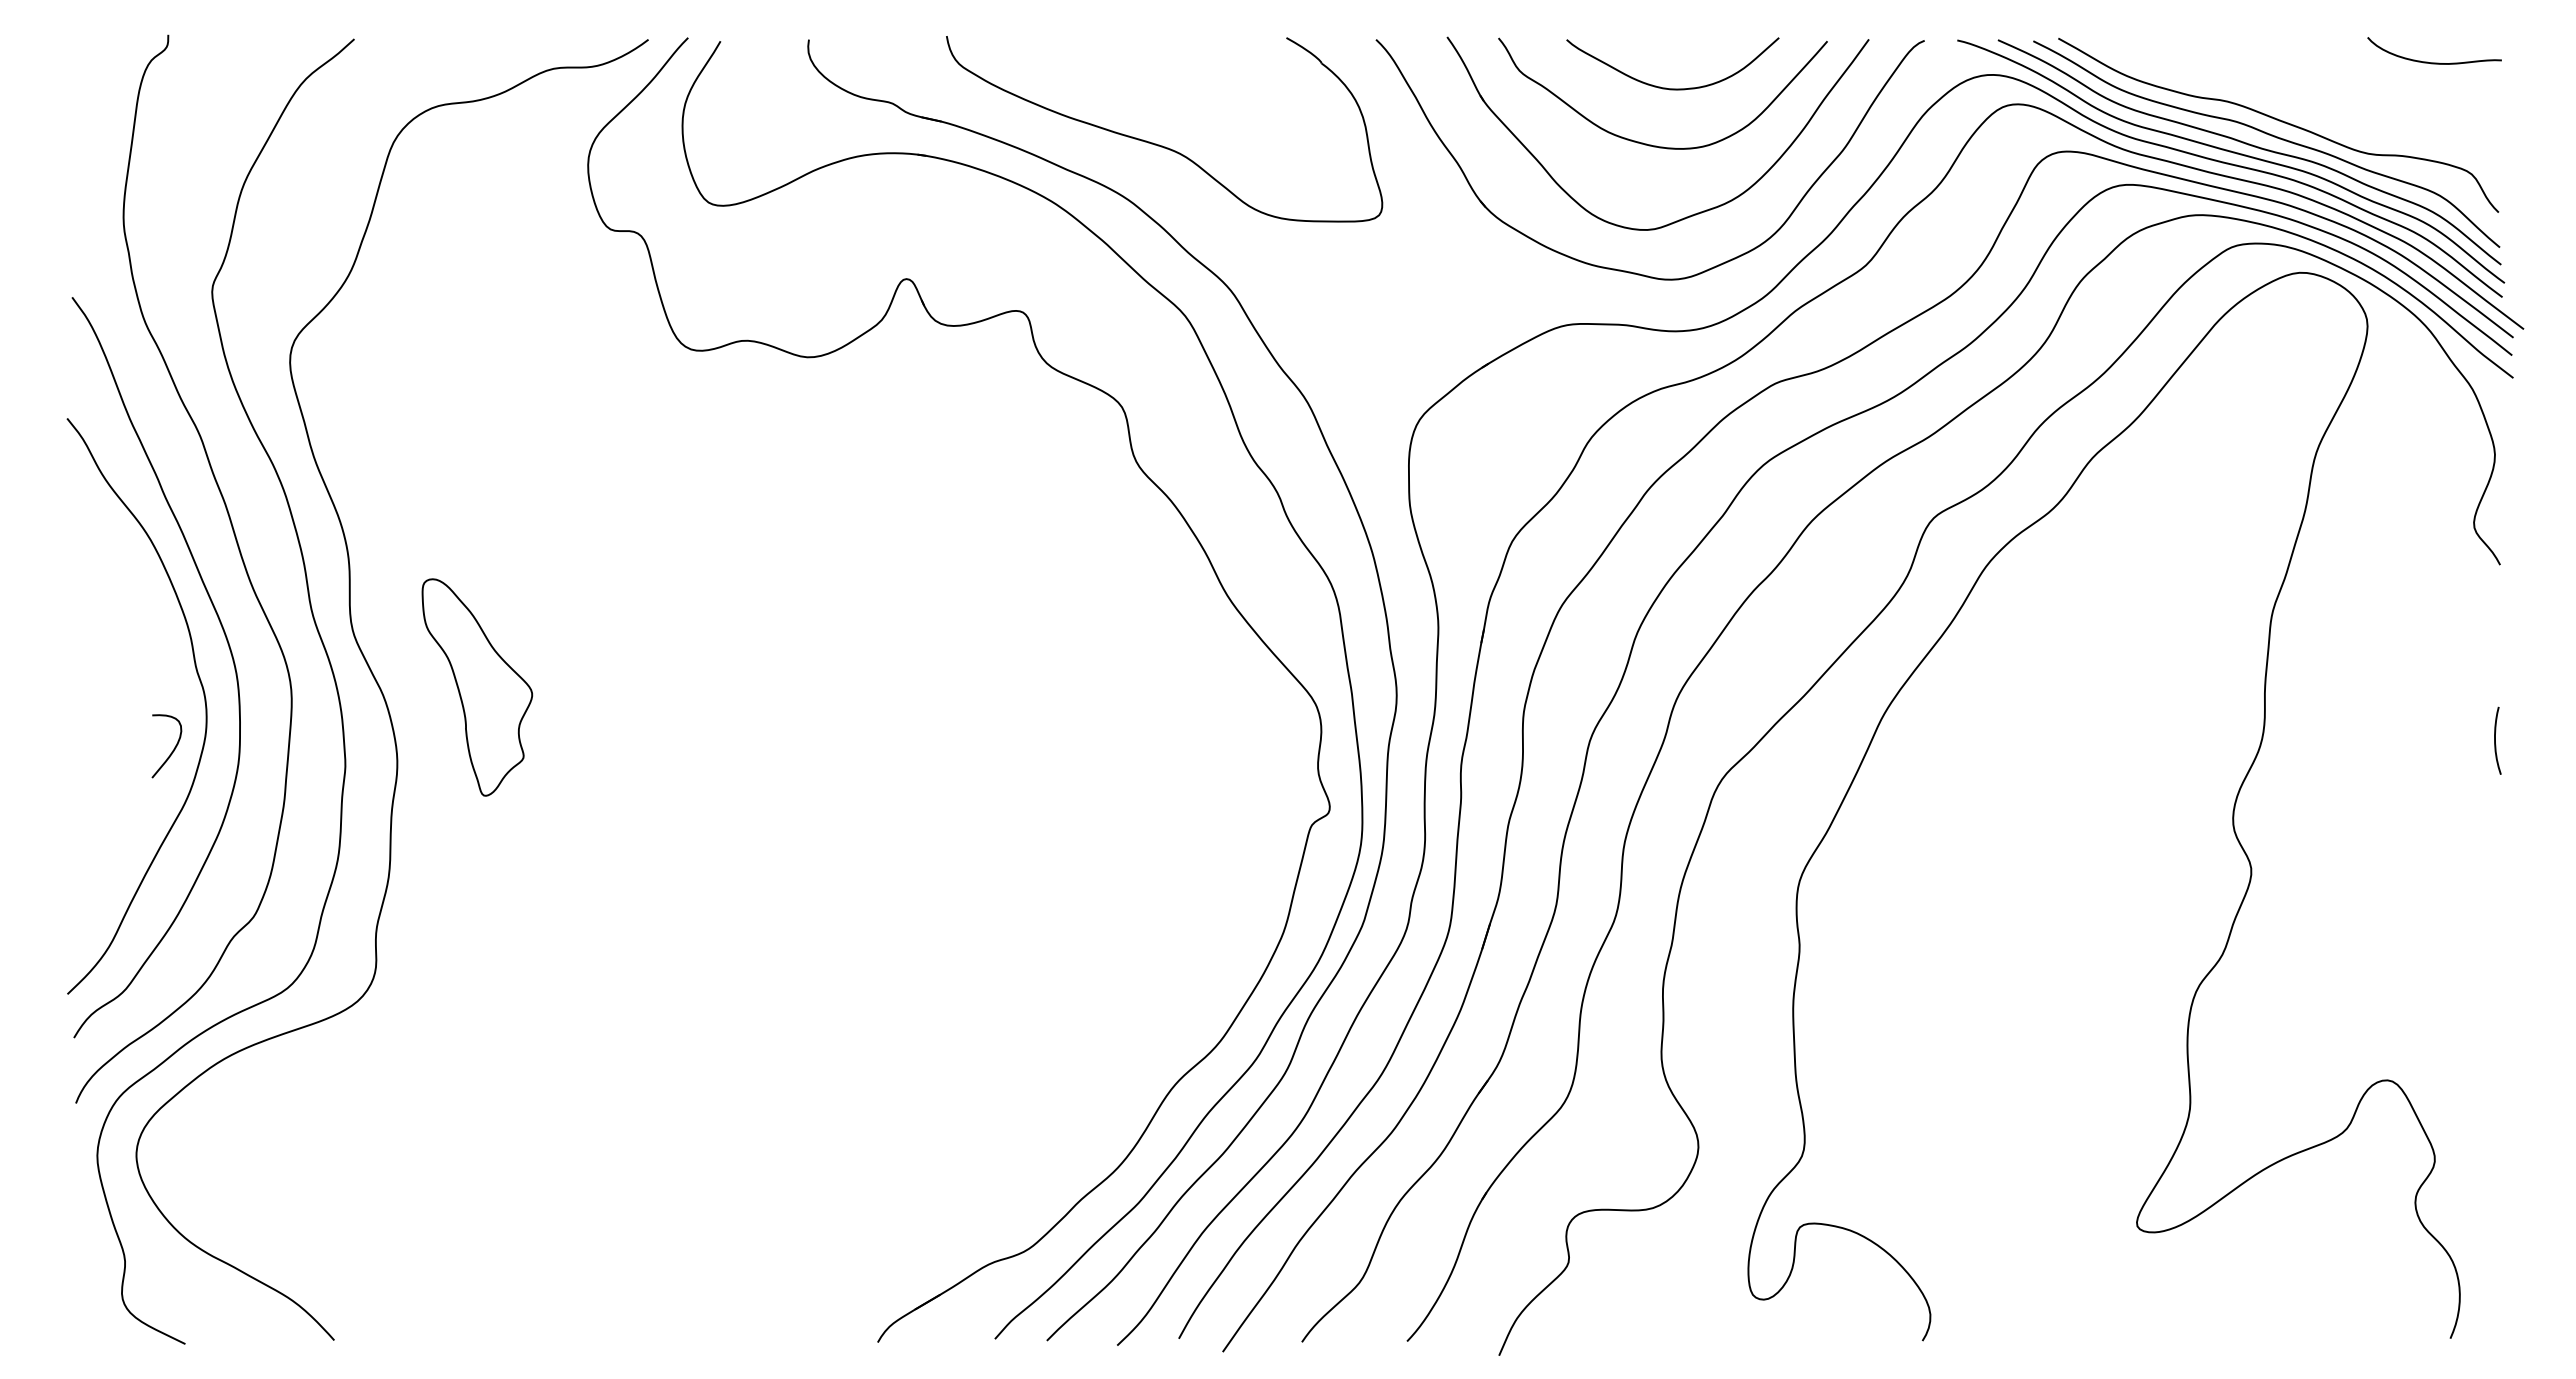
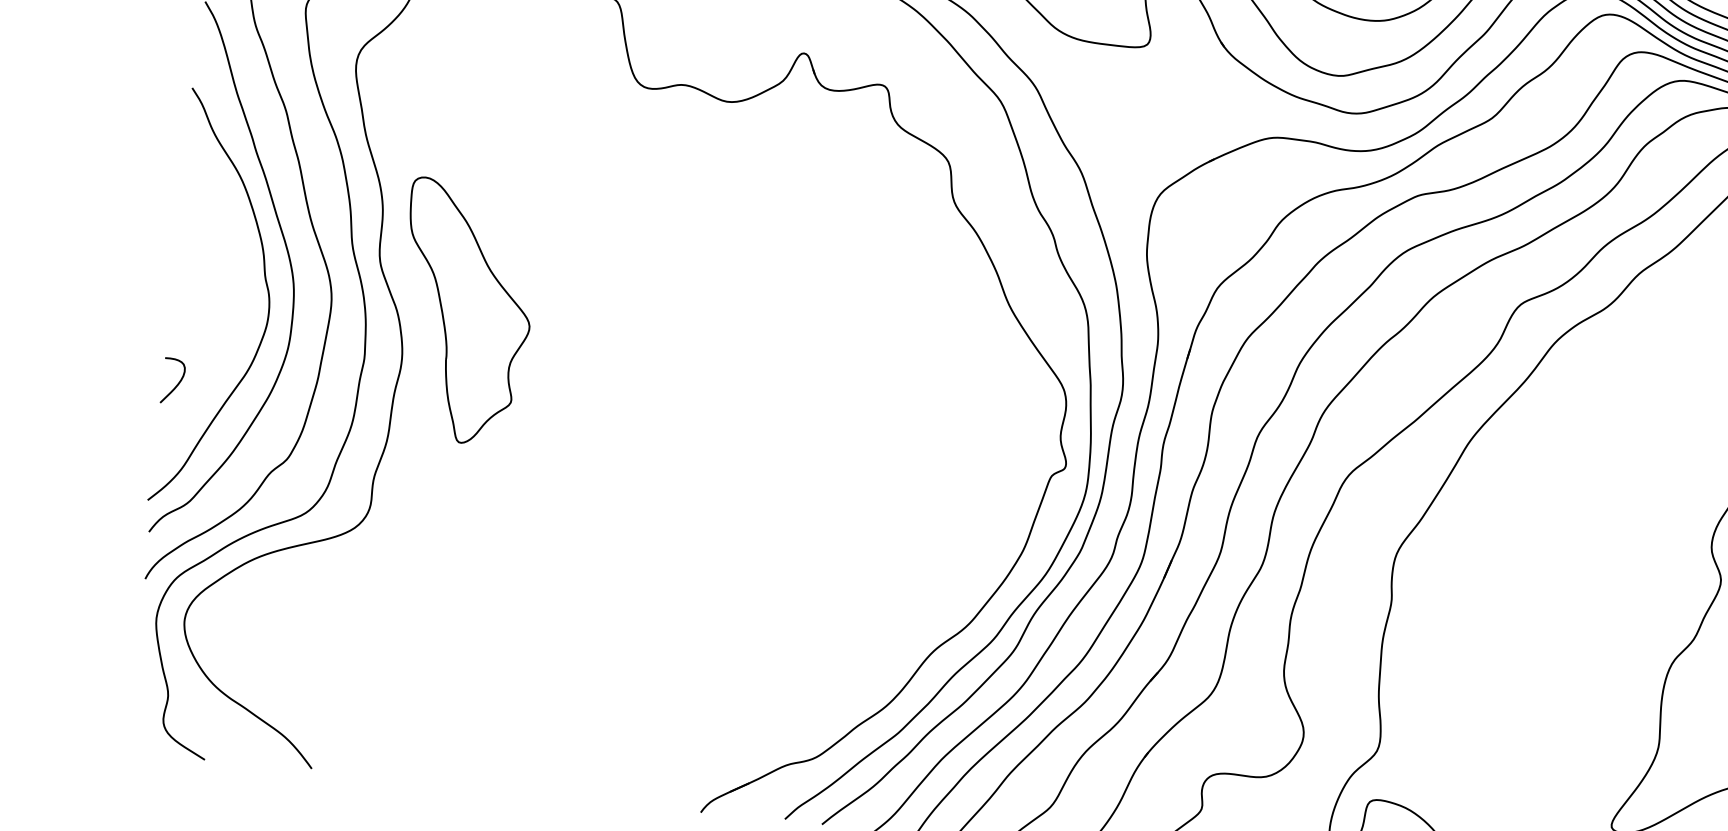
part: (477, 687) -> (465, 312), size x1.67
curve: (172, 750) -> (176, 384), moved

